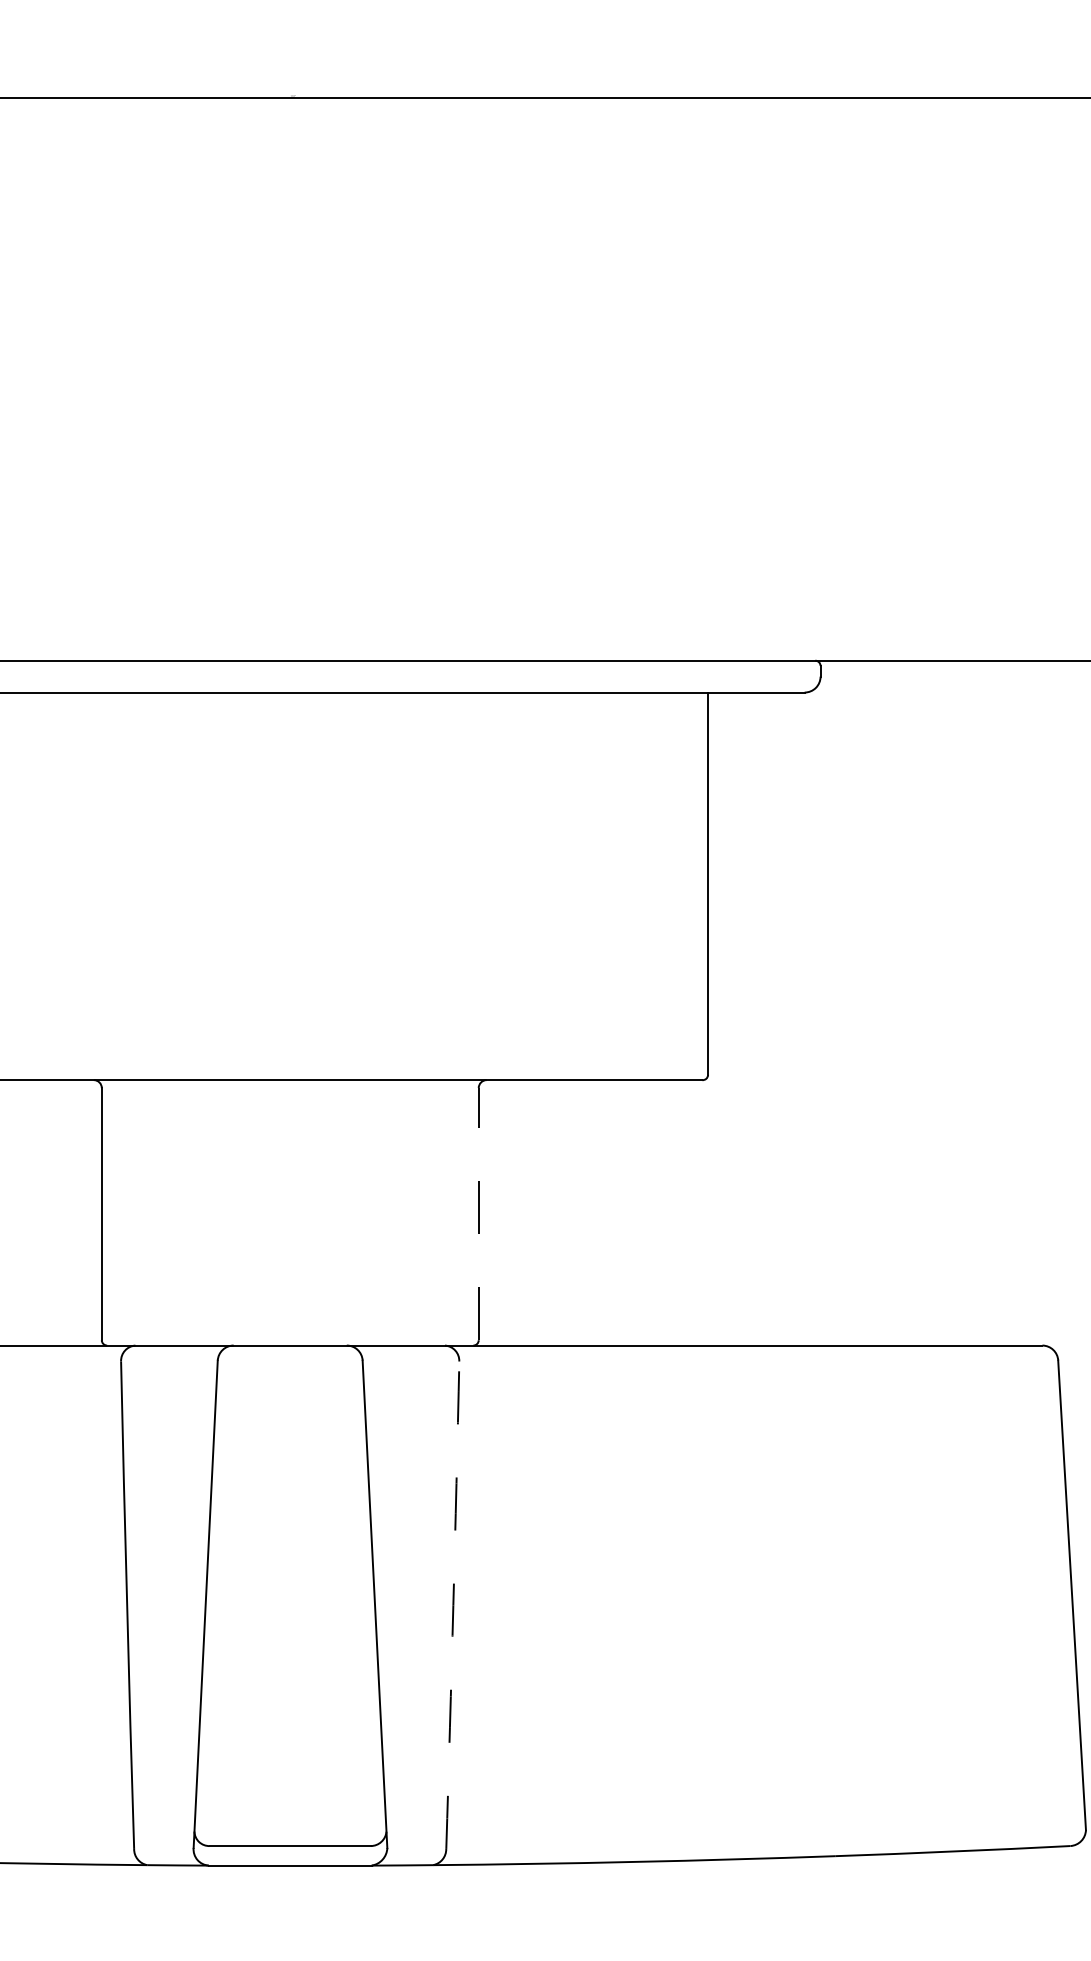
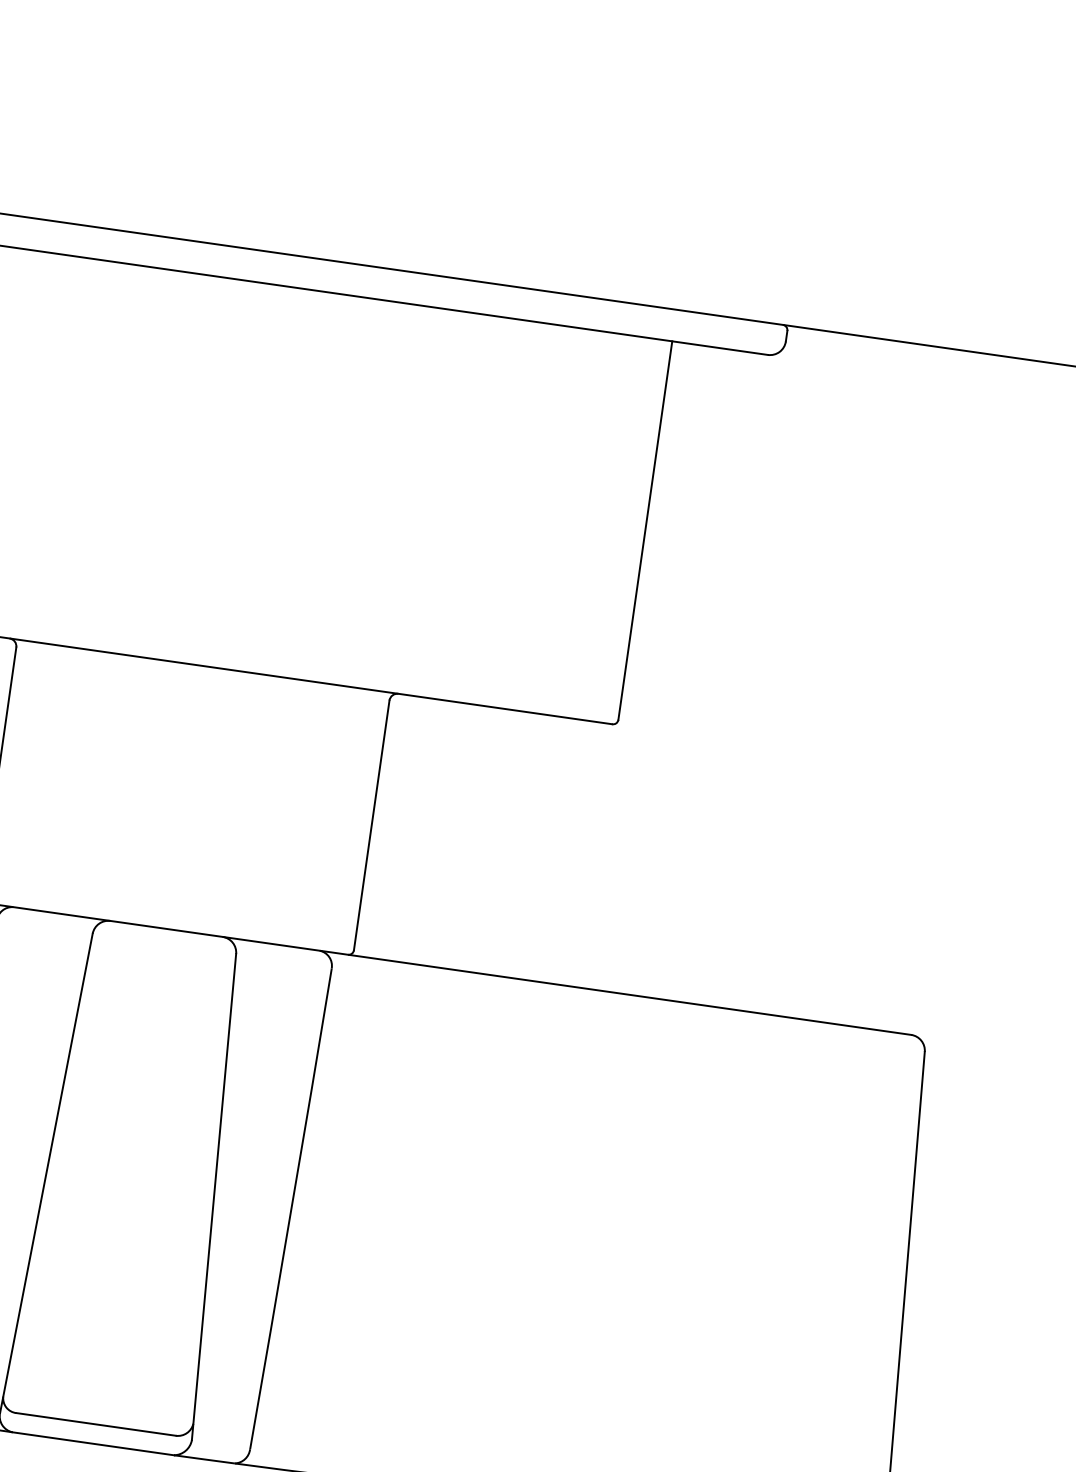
line: (478, 1213) -> (371, 824), dashed -> solid
arc: (453, 1605) -> (291, 1209), dashed -> solid

